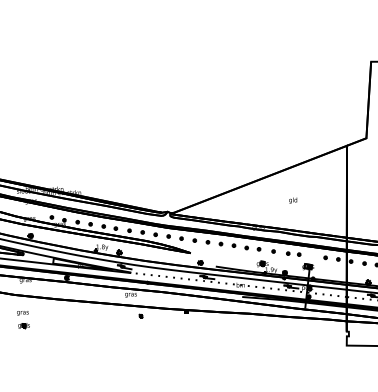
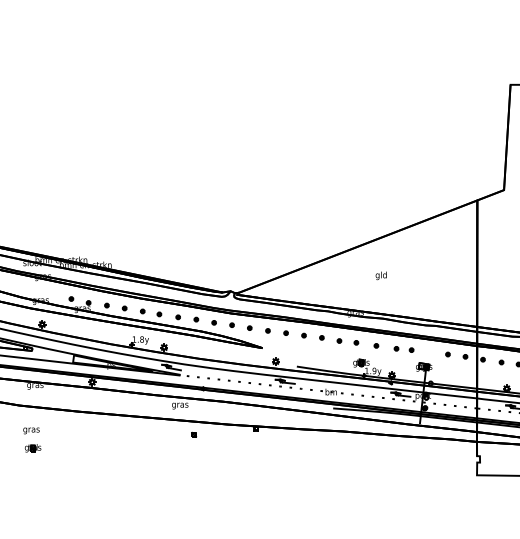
text: (293, 200) -> (381, 275), moved

